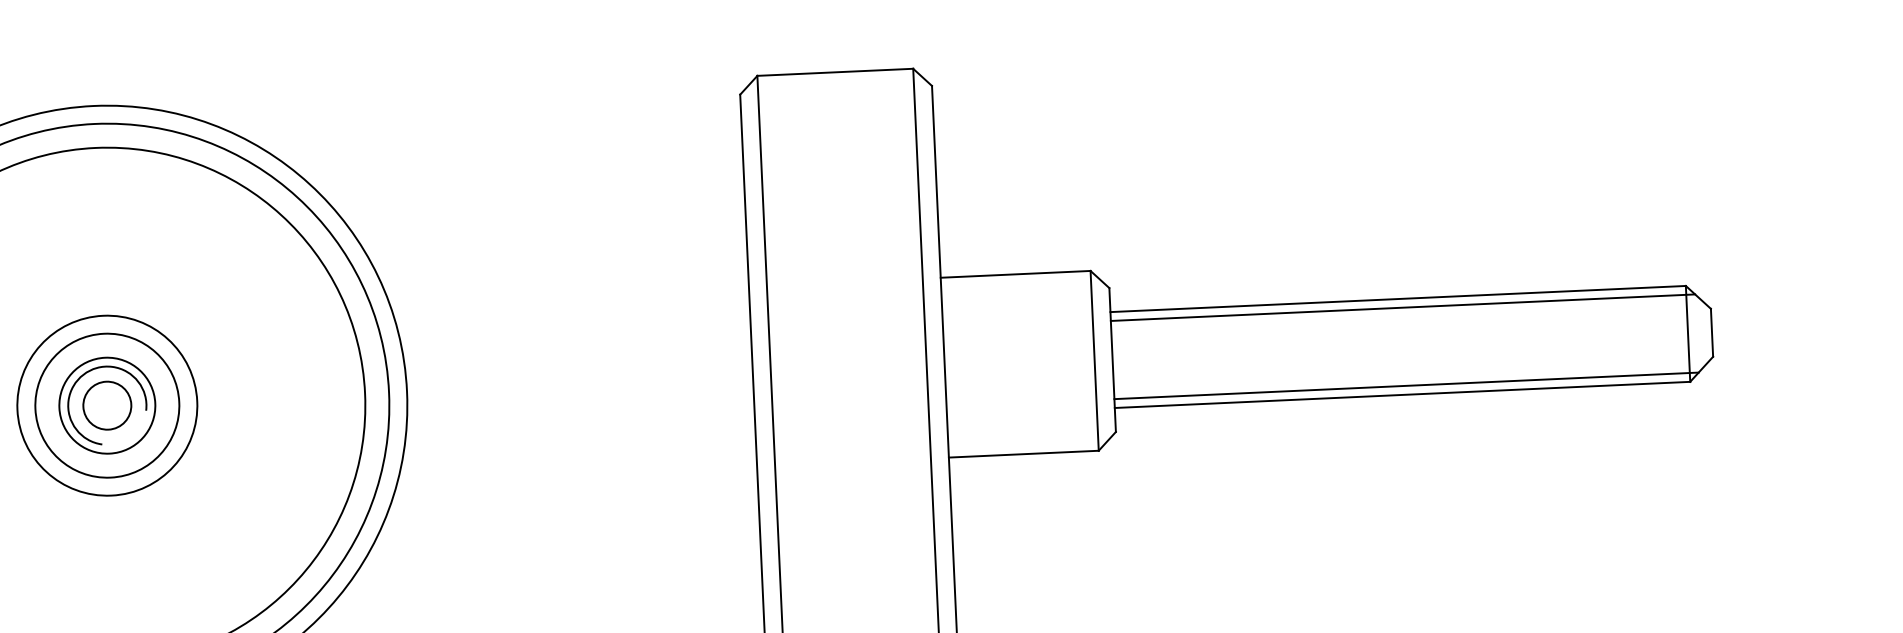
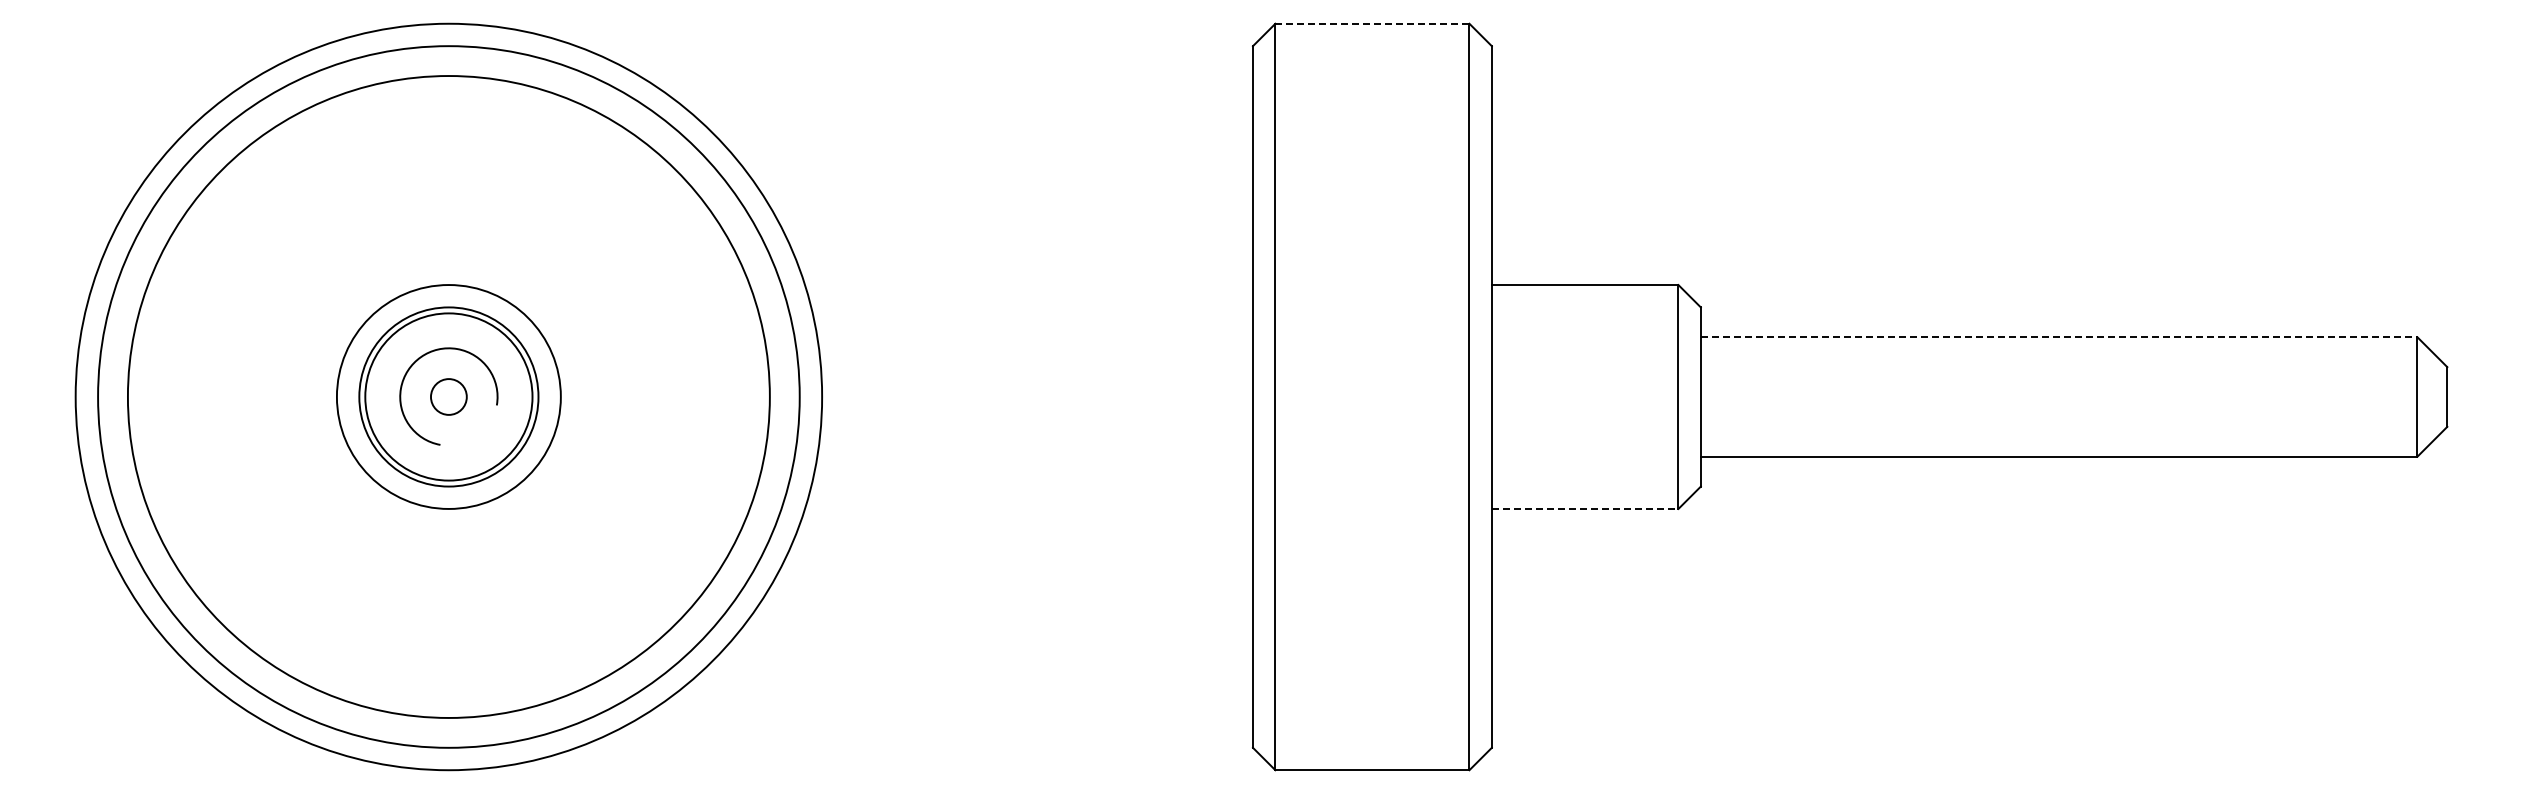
line: (835, 72) -> (1372, 23), solid -> dashed
line: (1398, 299) -> (2059, 337), solid -> dashed
line: (1402, 307) -> (2064, 348), removed
line: (1406, 385) -> (2064, 445), removed
circle: (107, 405) -> (448, 396), size x0.6
circle: (107, 405) -> (448, 396), size x1.4
line: (1024, 453) -> (1585, 508), solid -> dashed

